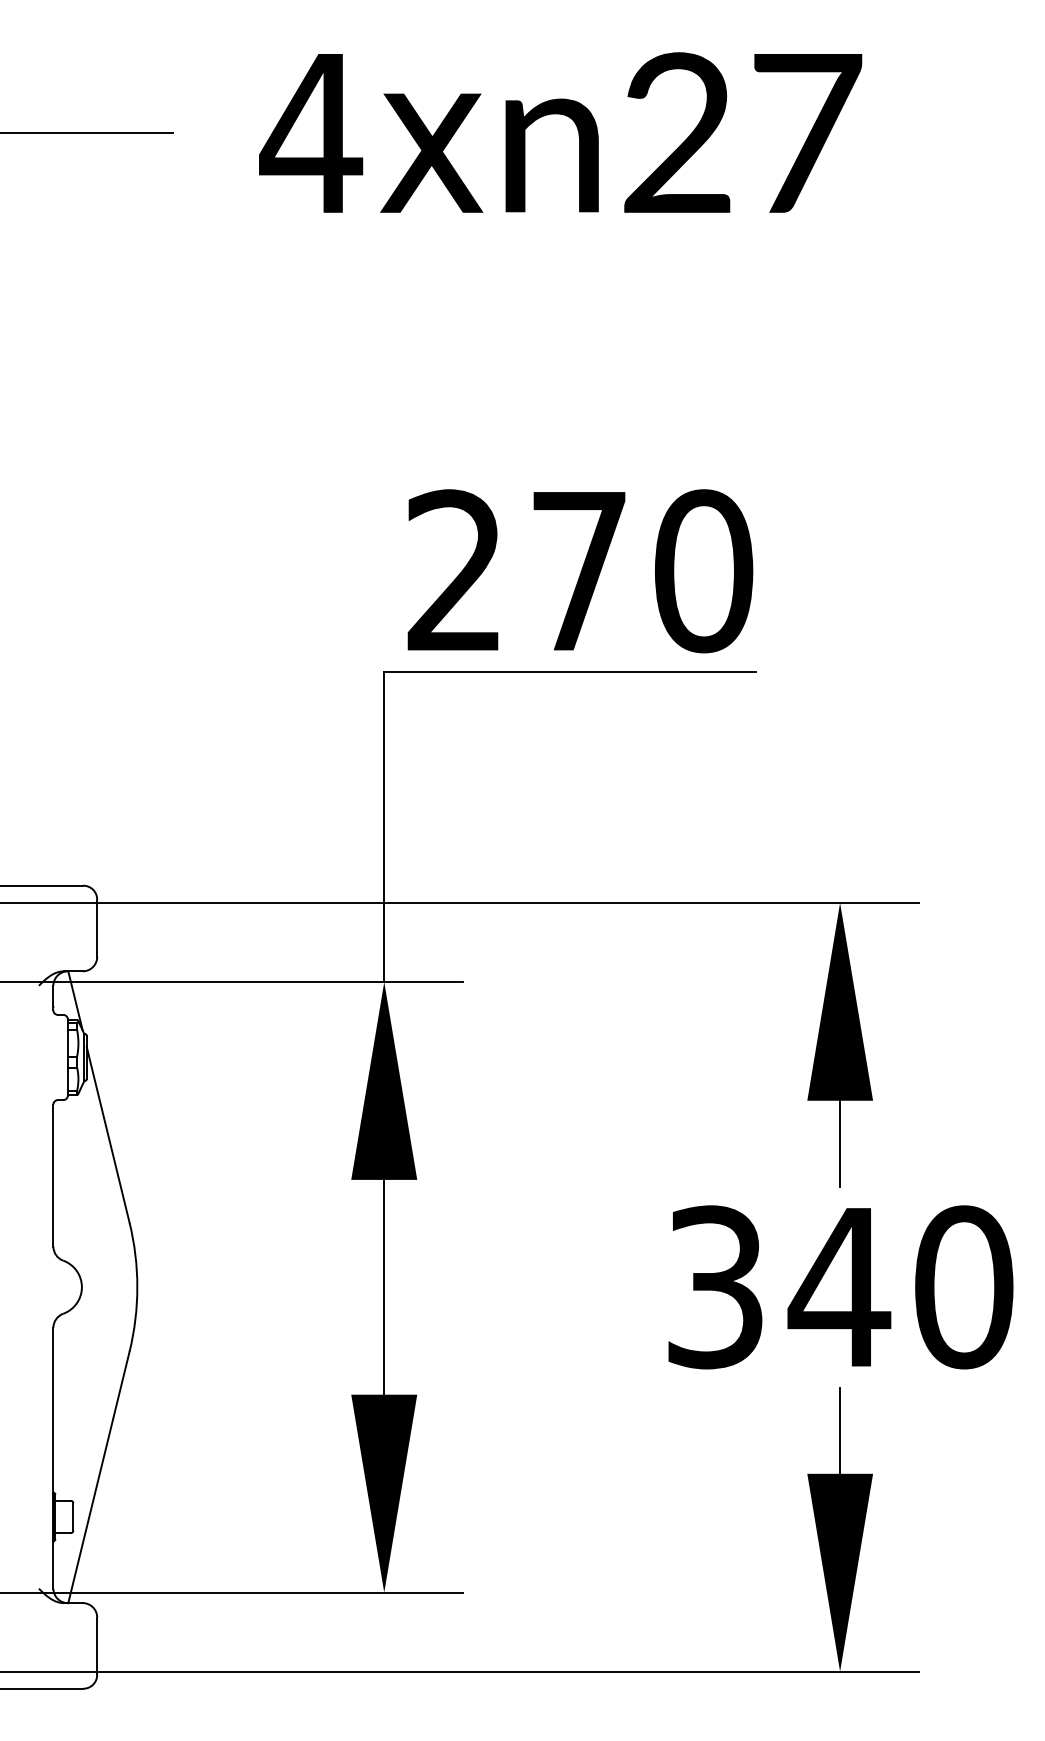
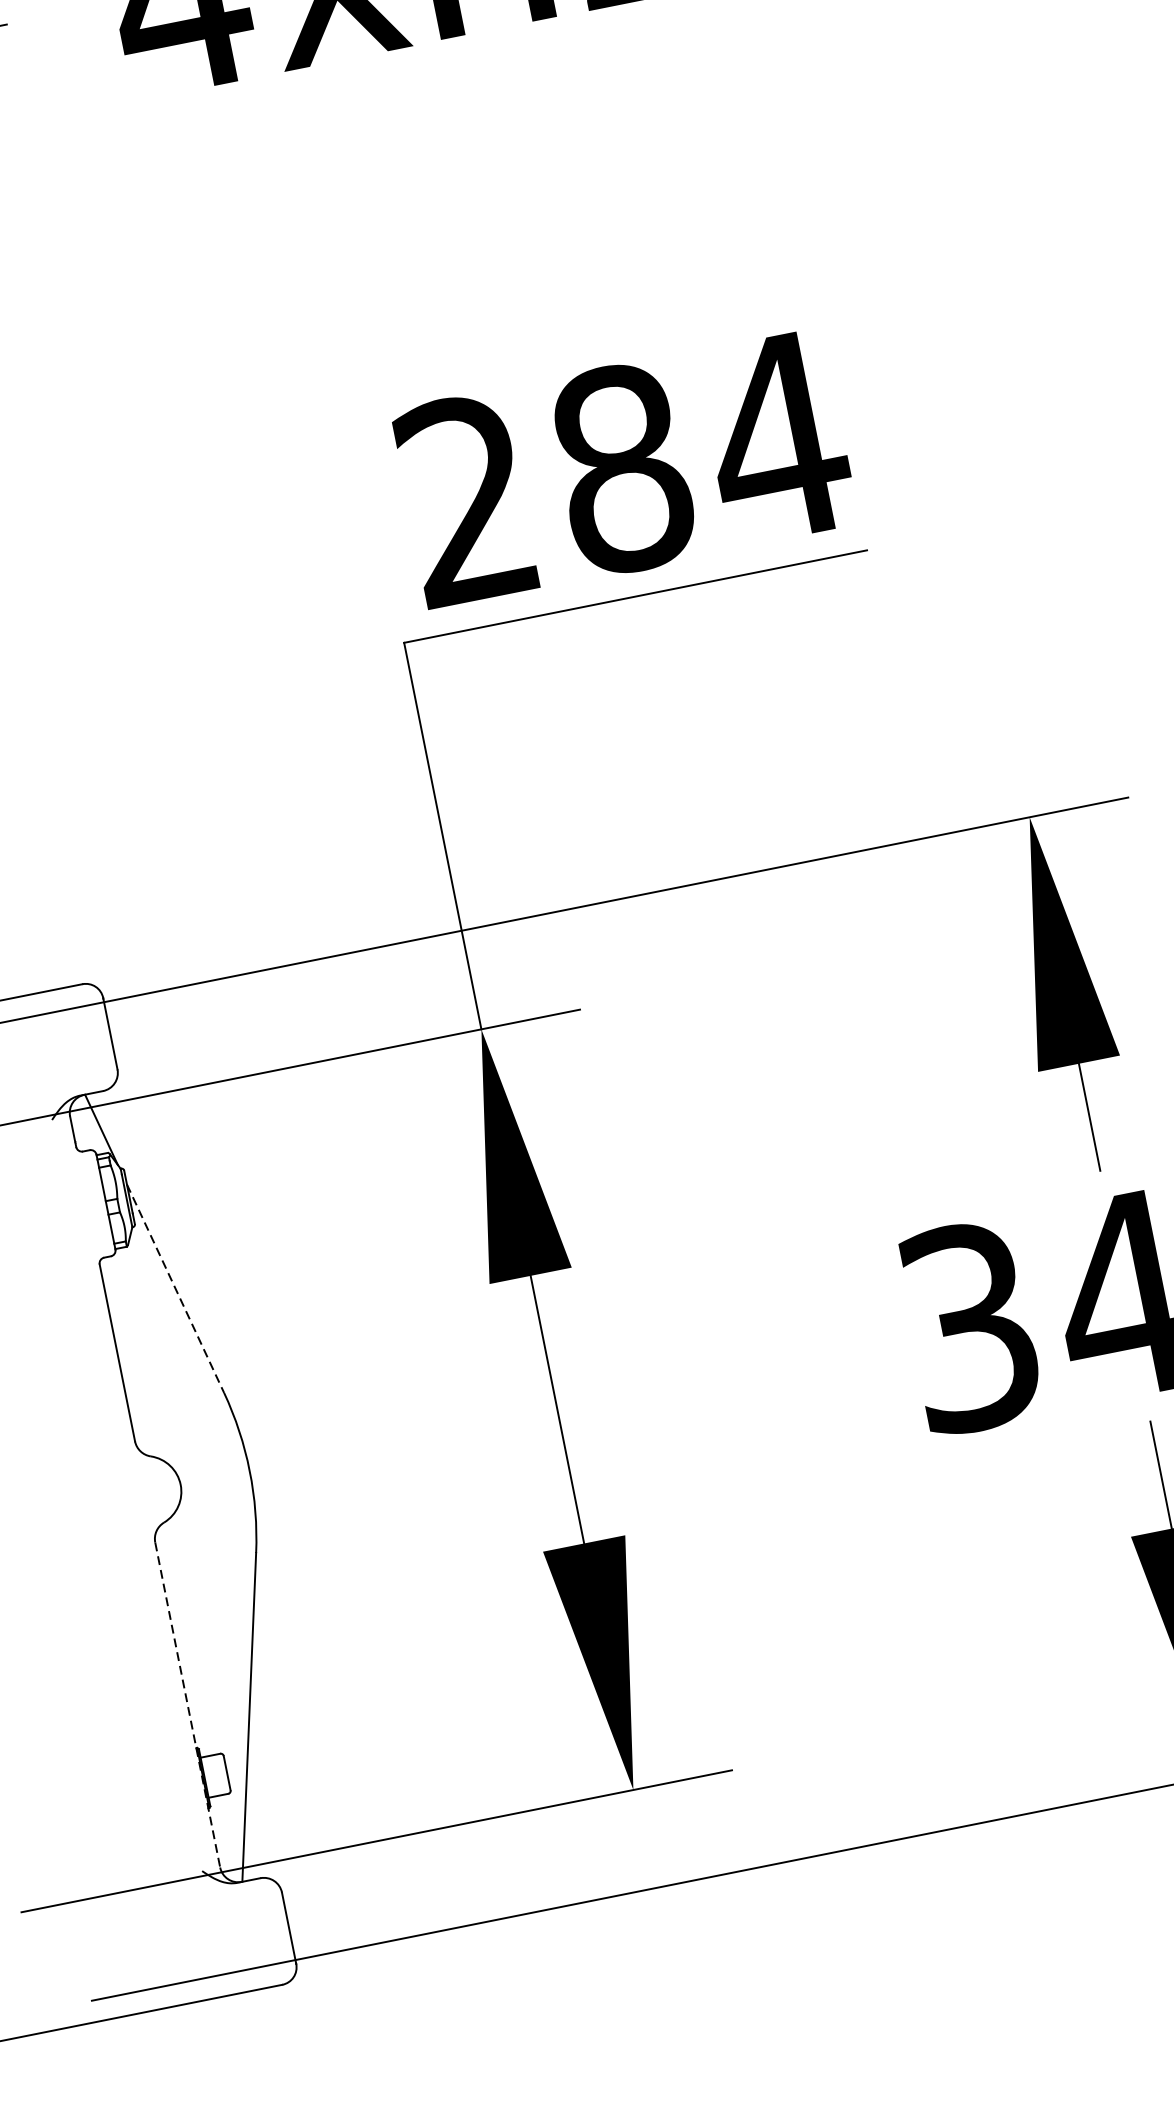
text: (643, 571) -> (702, 453), 270 -> 284
line: (108, 1135) -> (176, 1289), solid -> dashed
line: (53, 1458) -> (187, 1705), solid -> dashed

